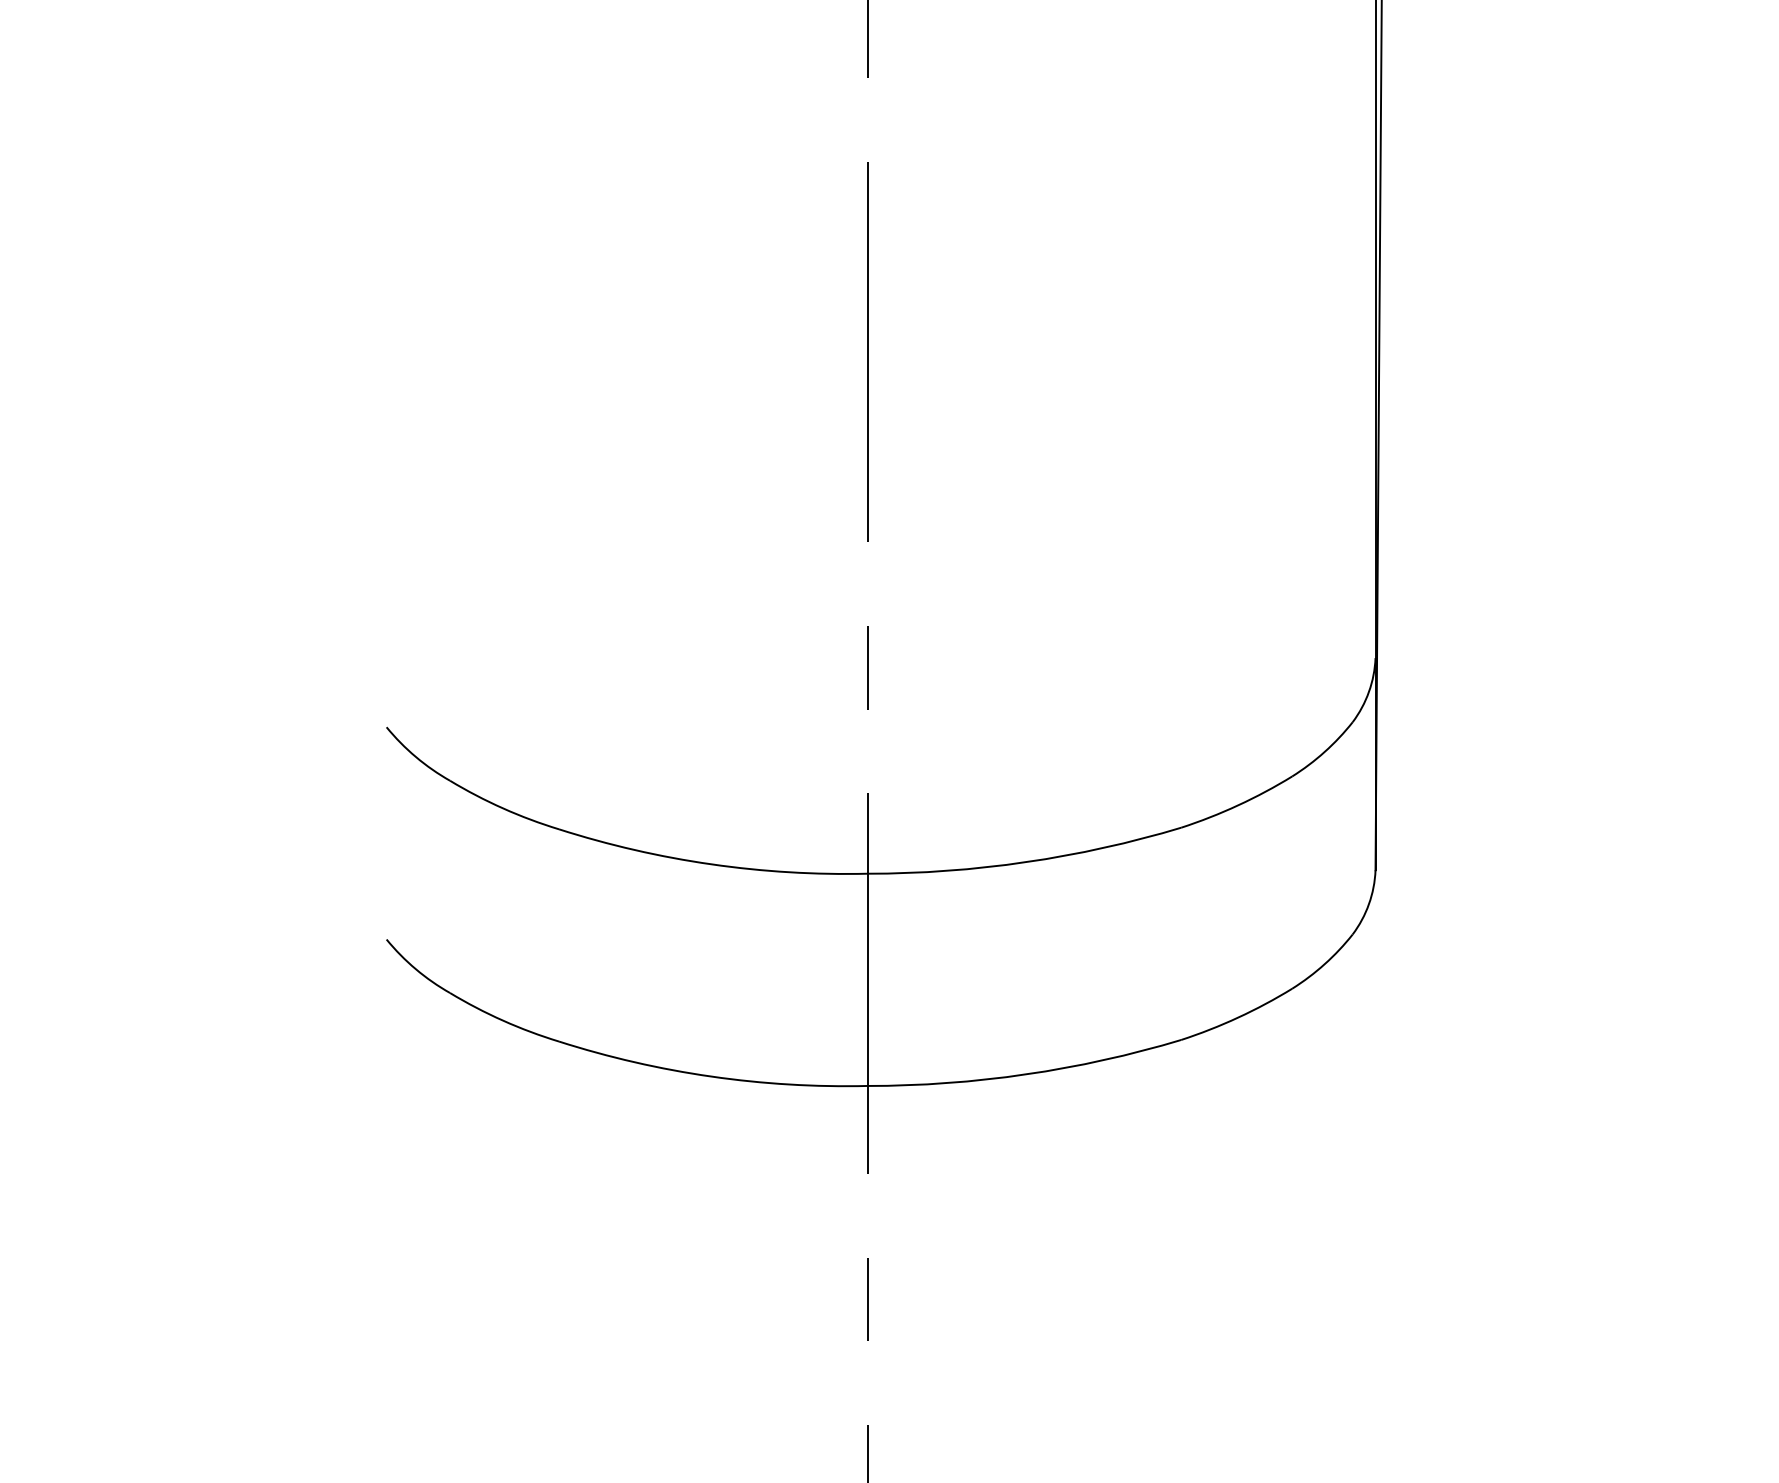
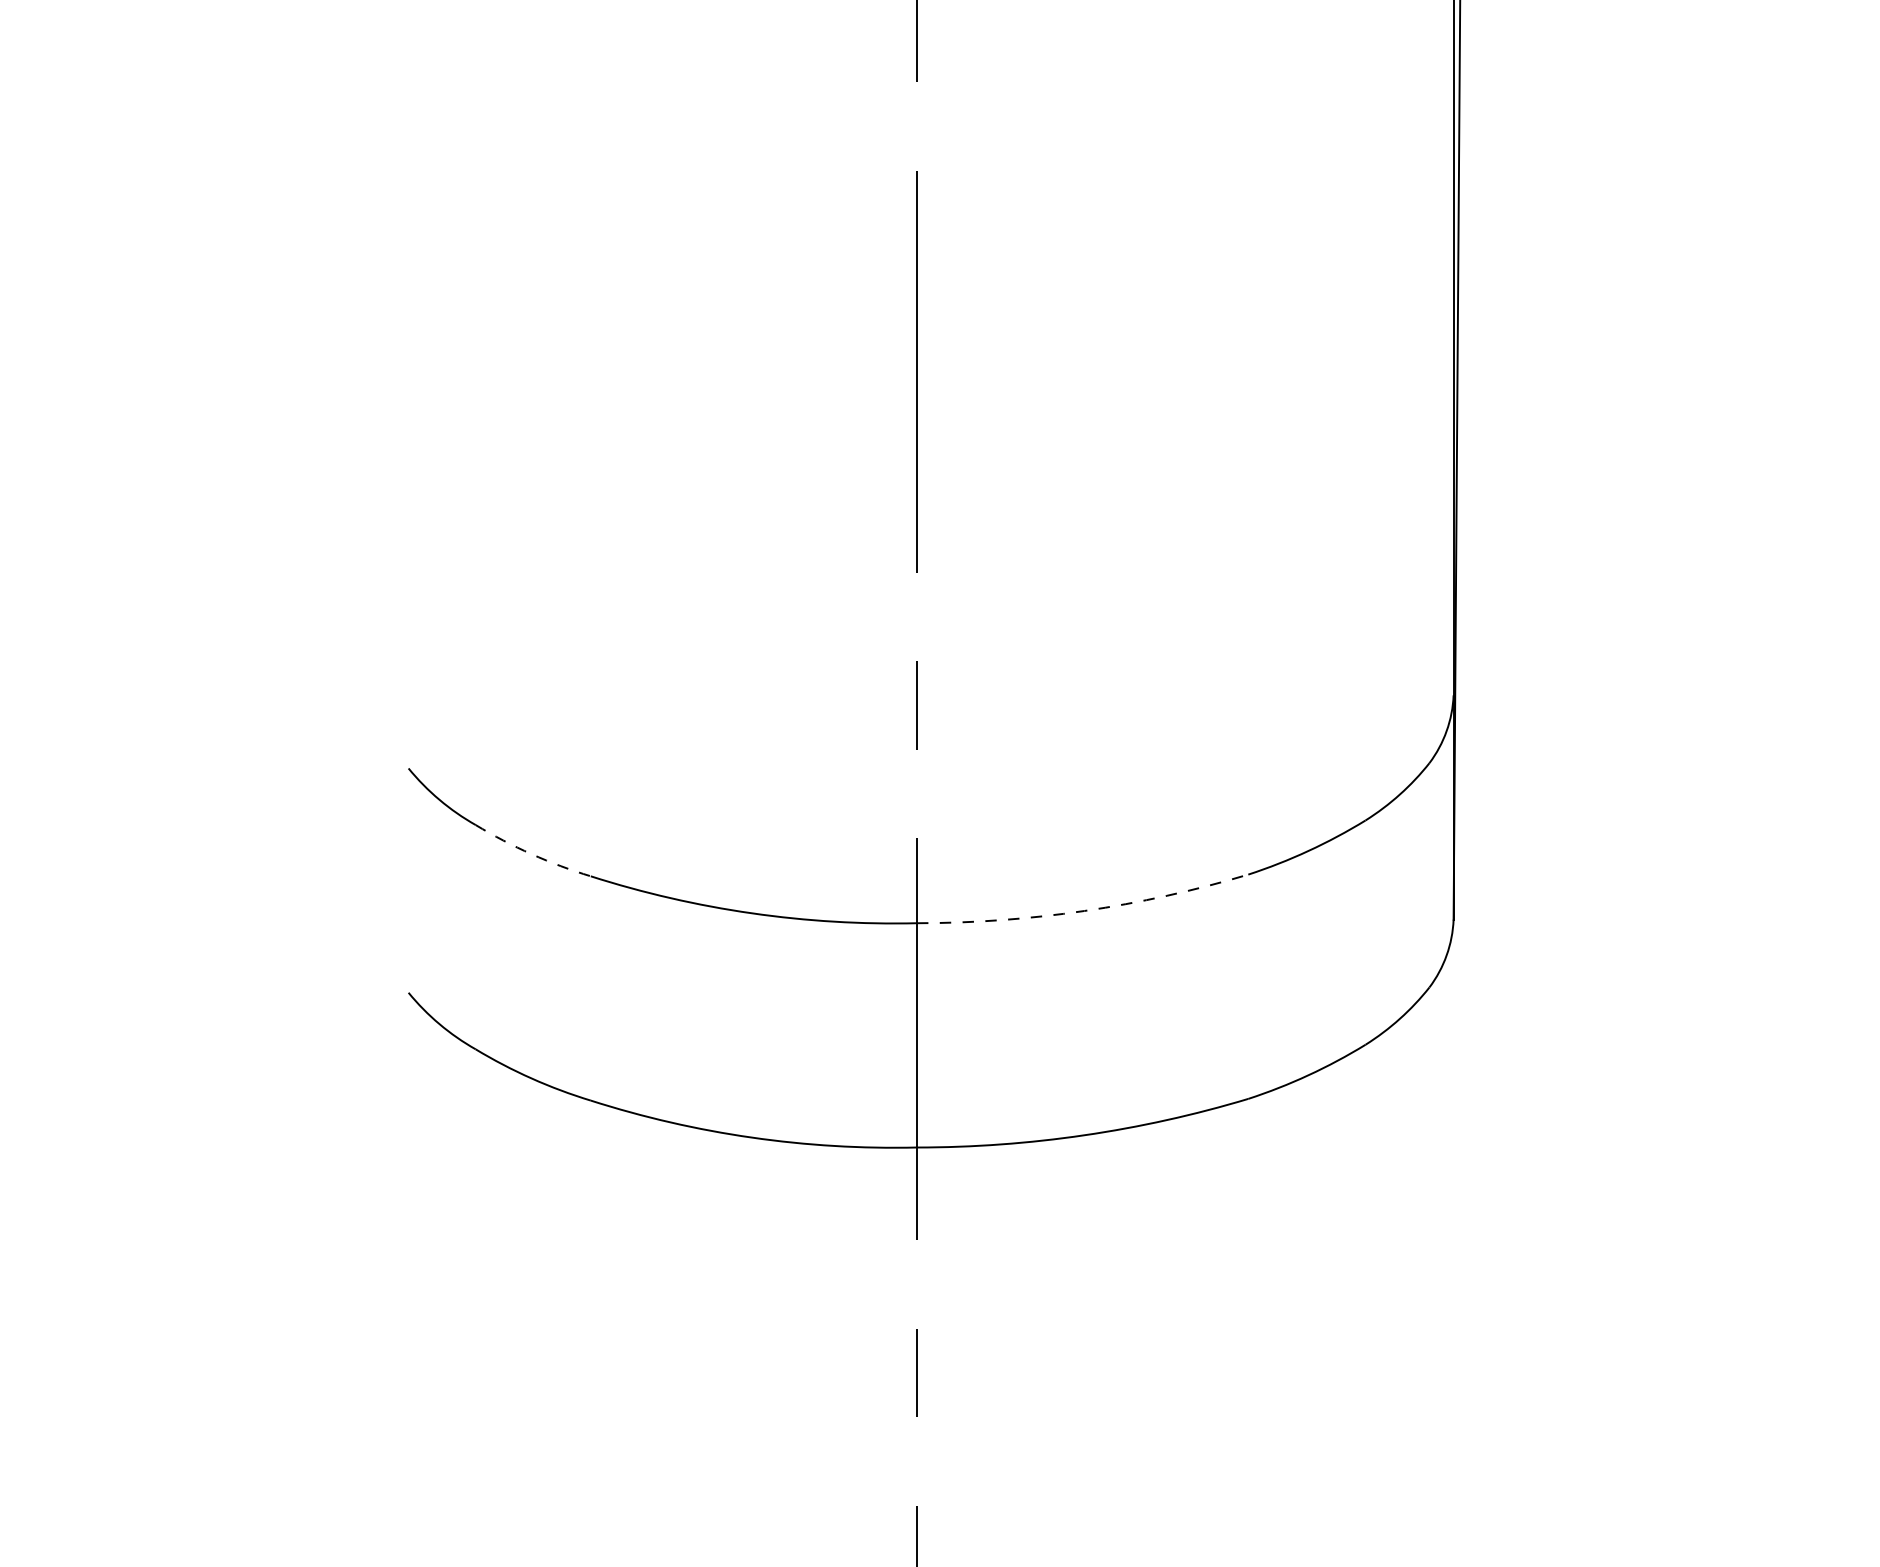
arc: (502, 808) -> (531, 854), solid -> dashed
arc: (1026, 862) -> (1084, 911), solid -> dashed

